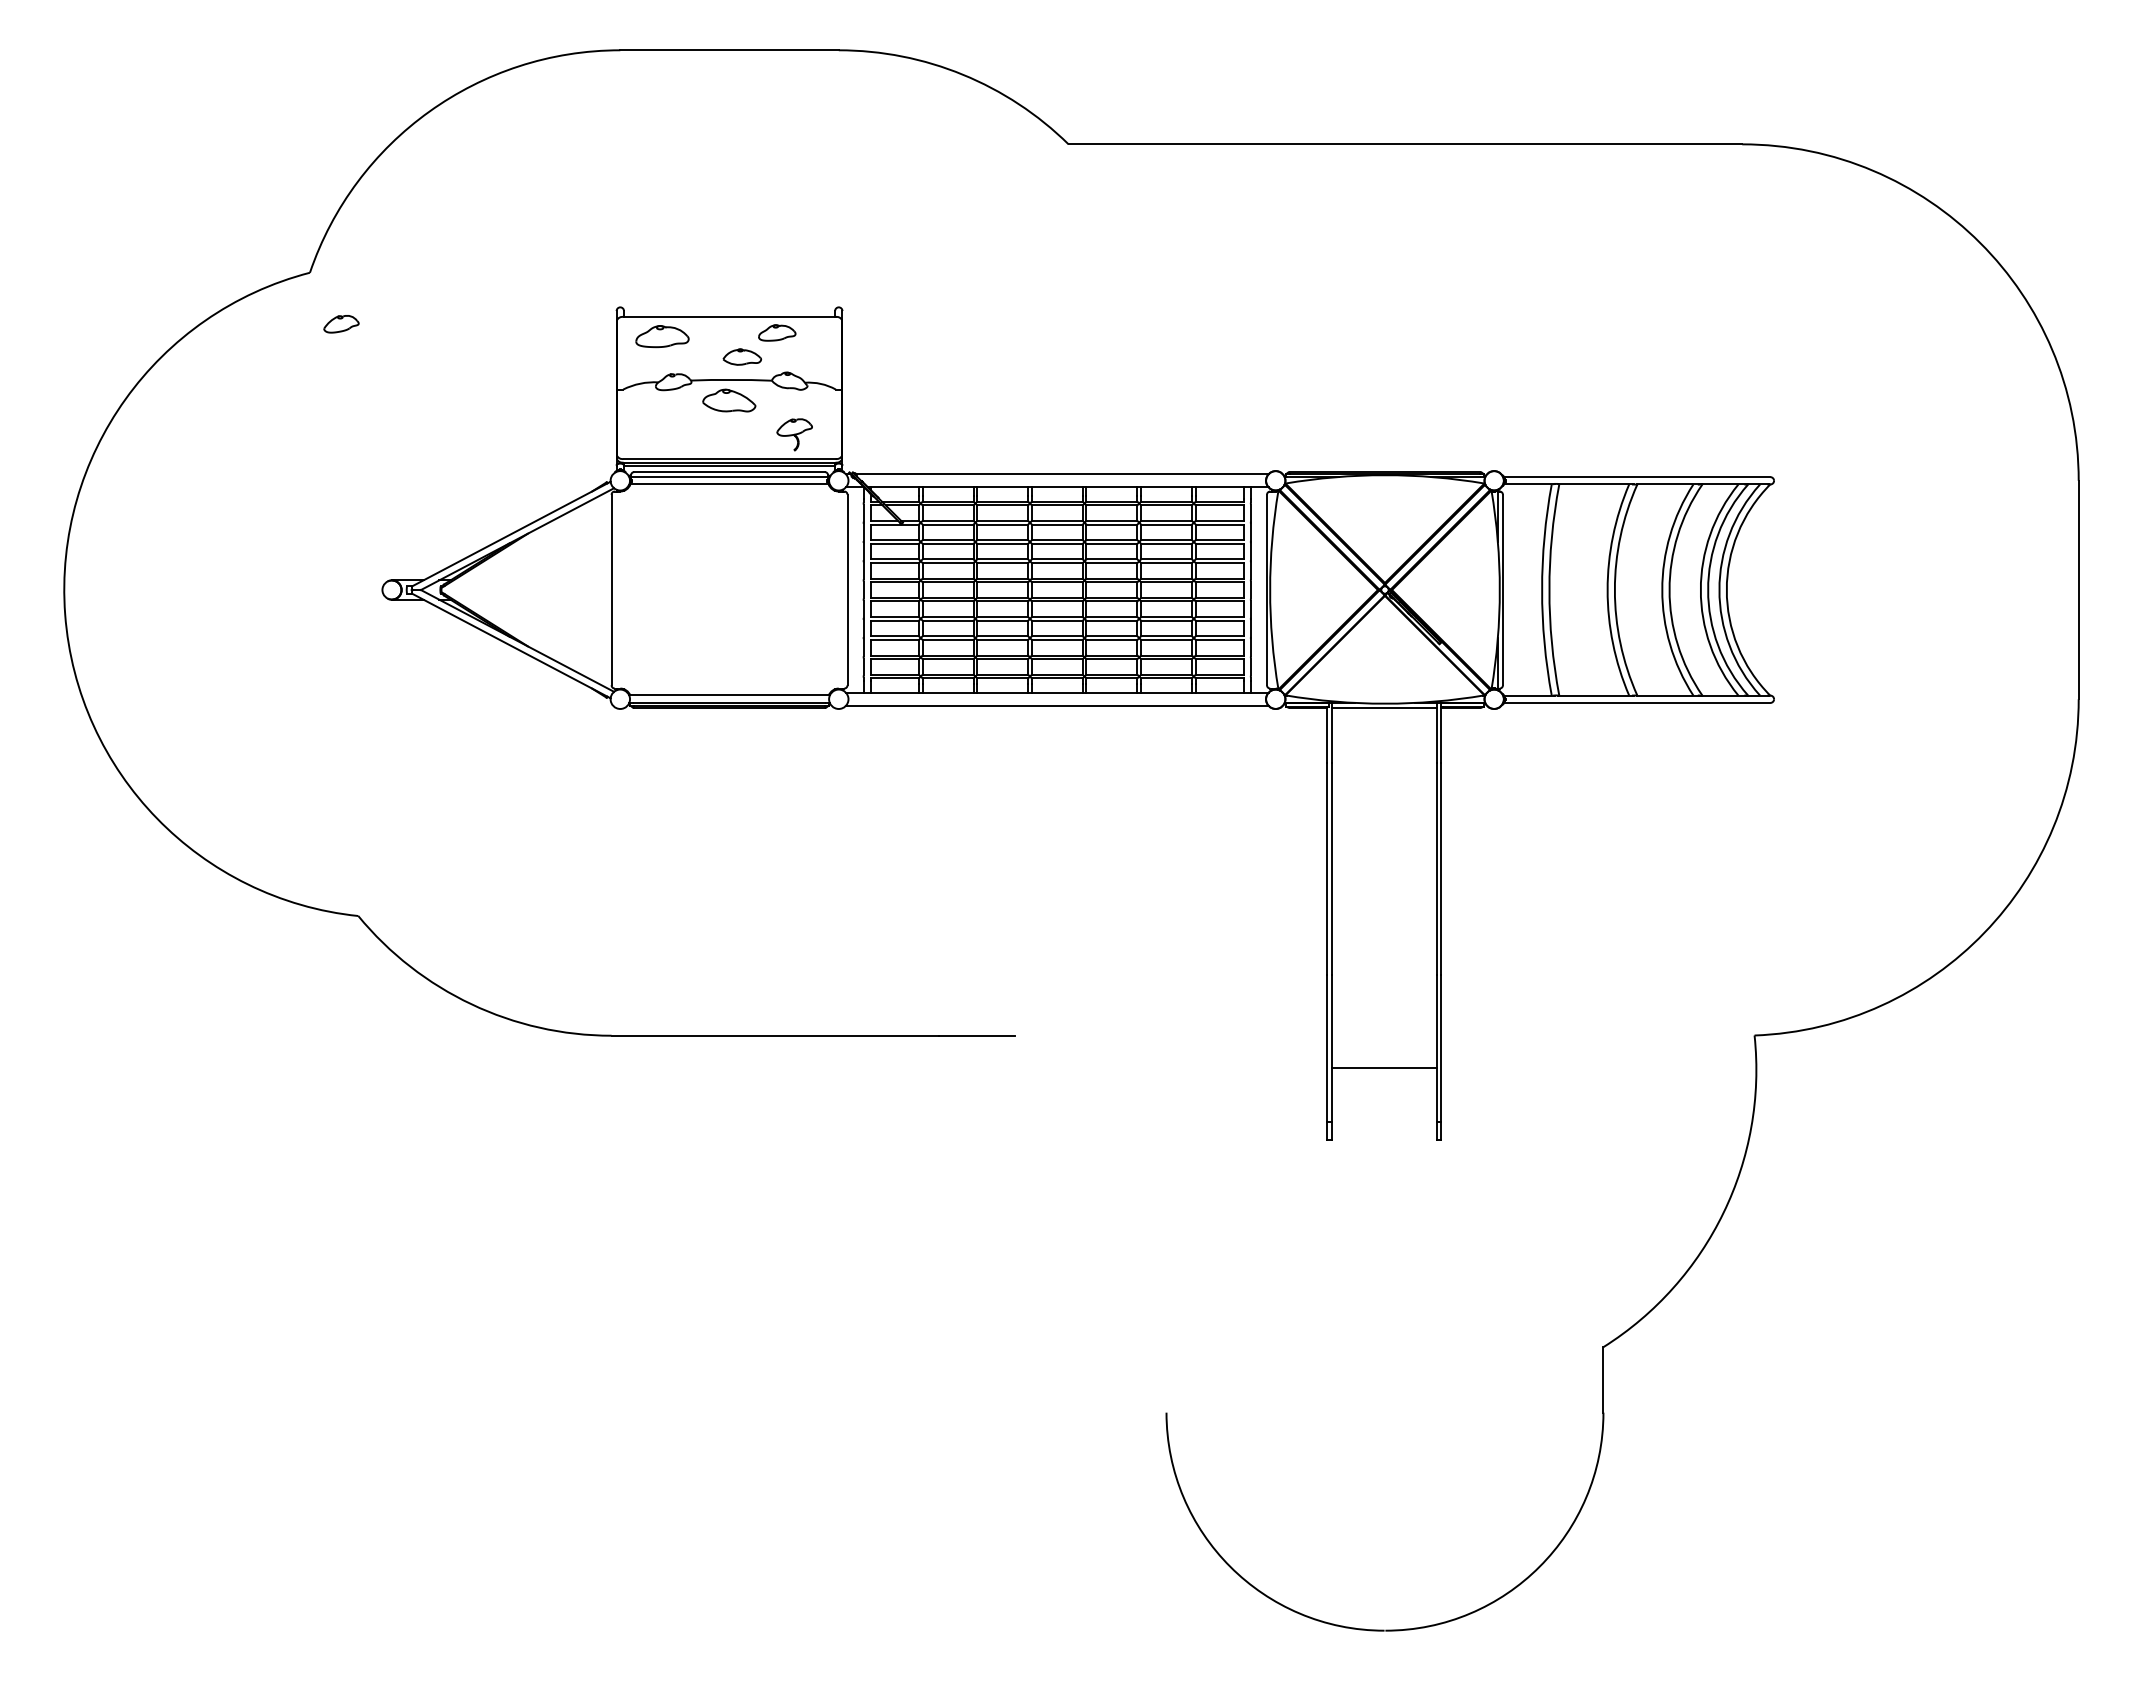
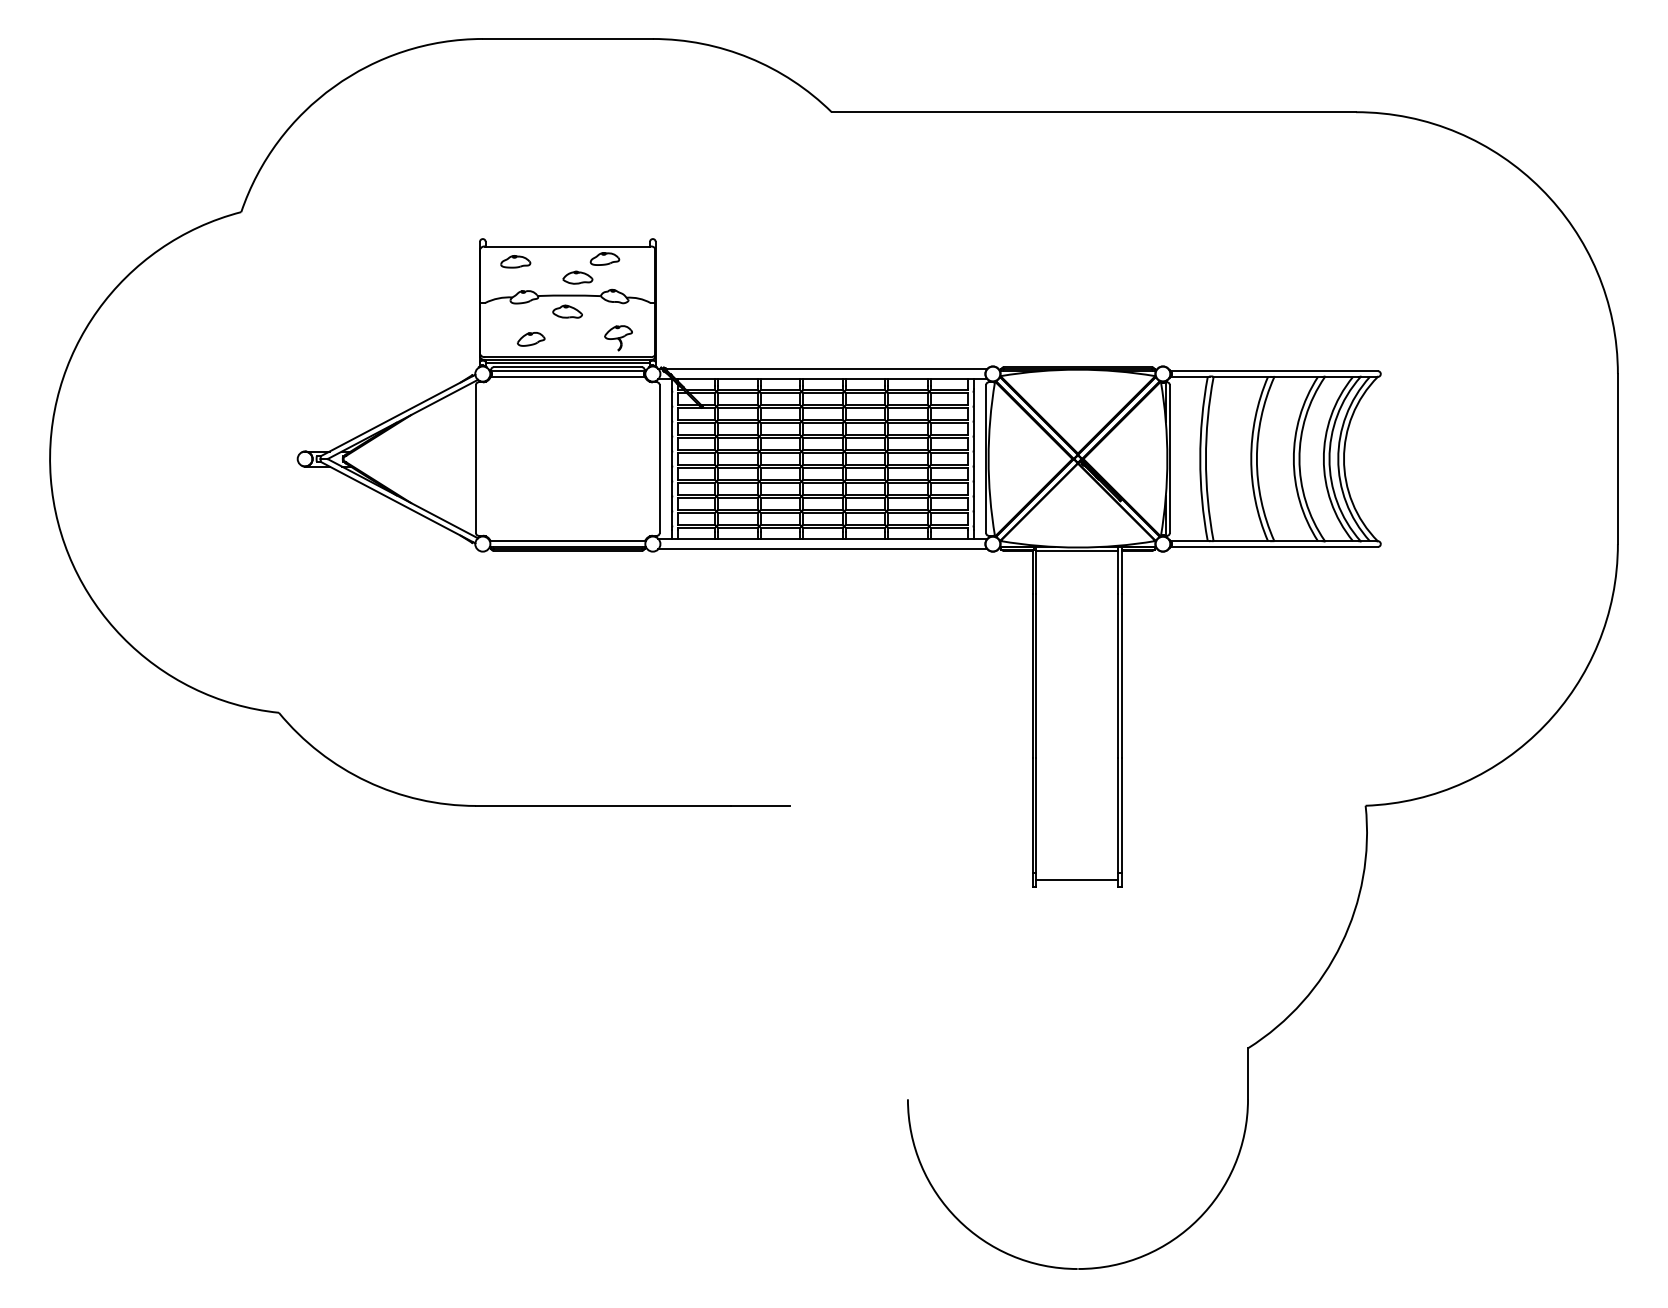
part: (341, 324) -> (531, 339), moved
part: (662, 336) -> (515, 261), size x0.71
part: (728, 400) -> (567, 311), size x0.71
line: (1383, 1068) -> (1076, 880), moved

